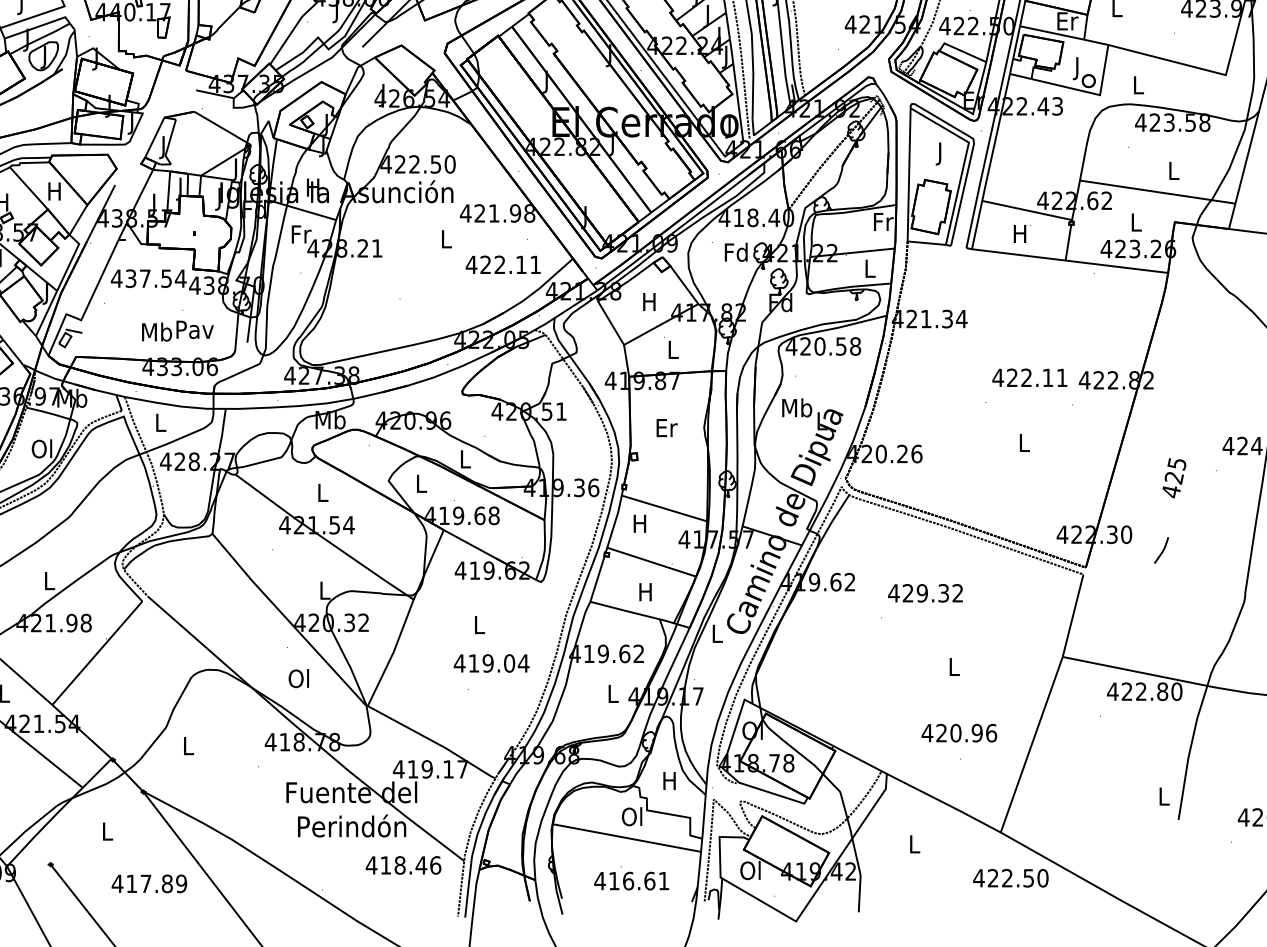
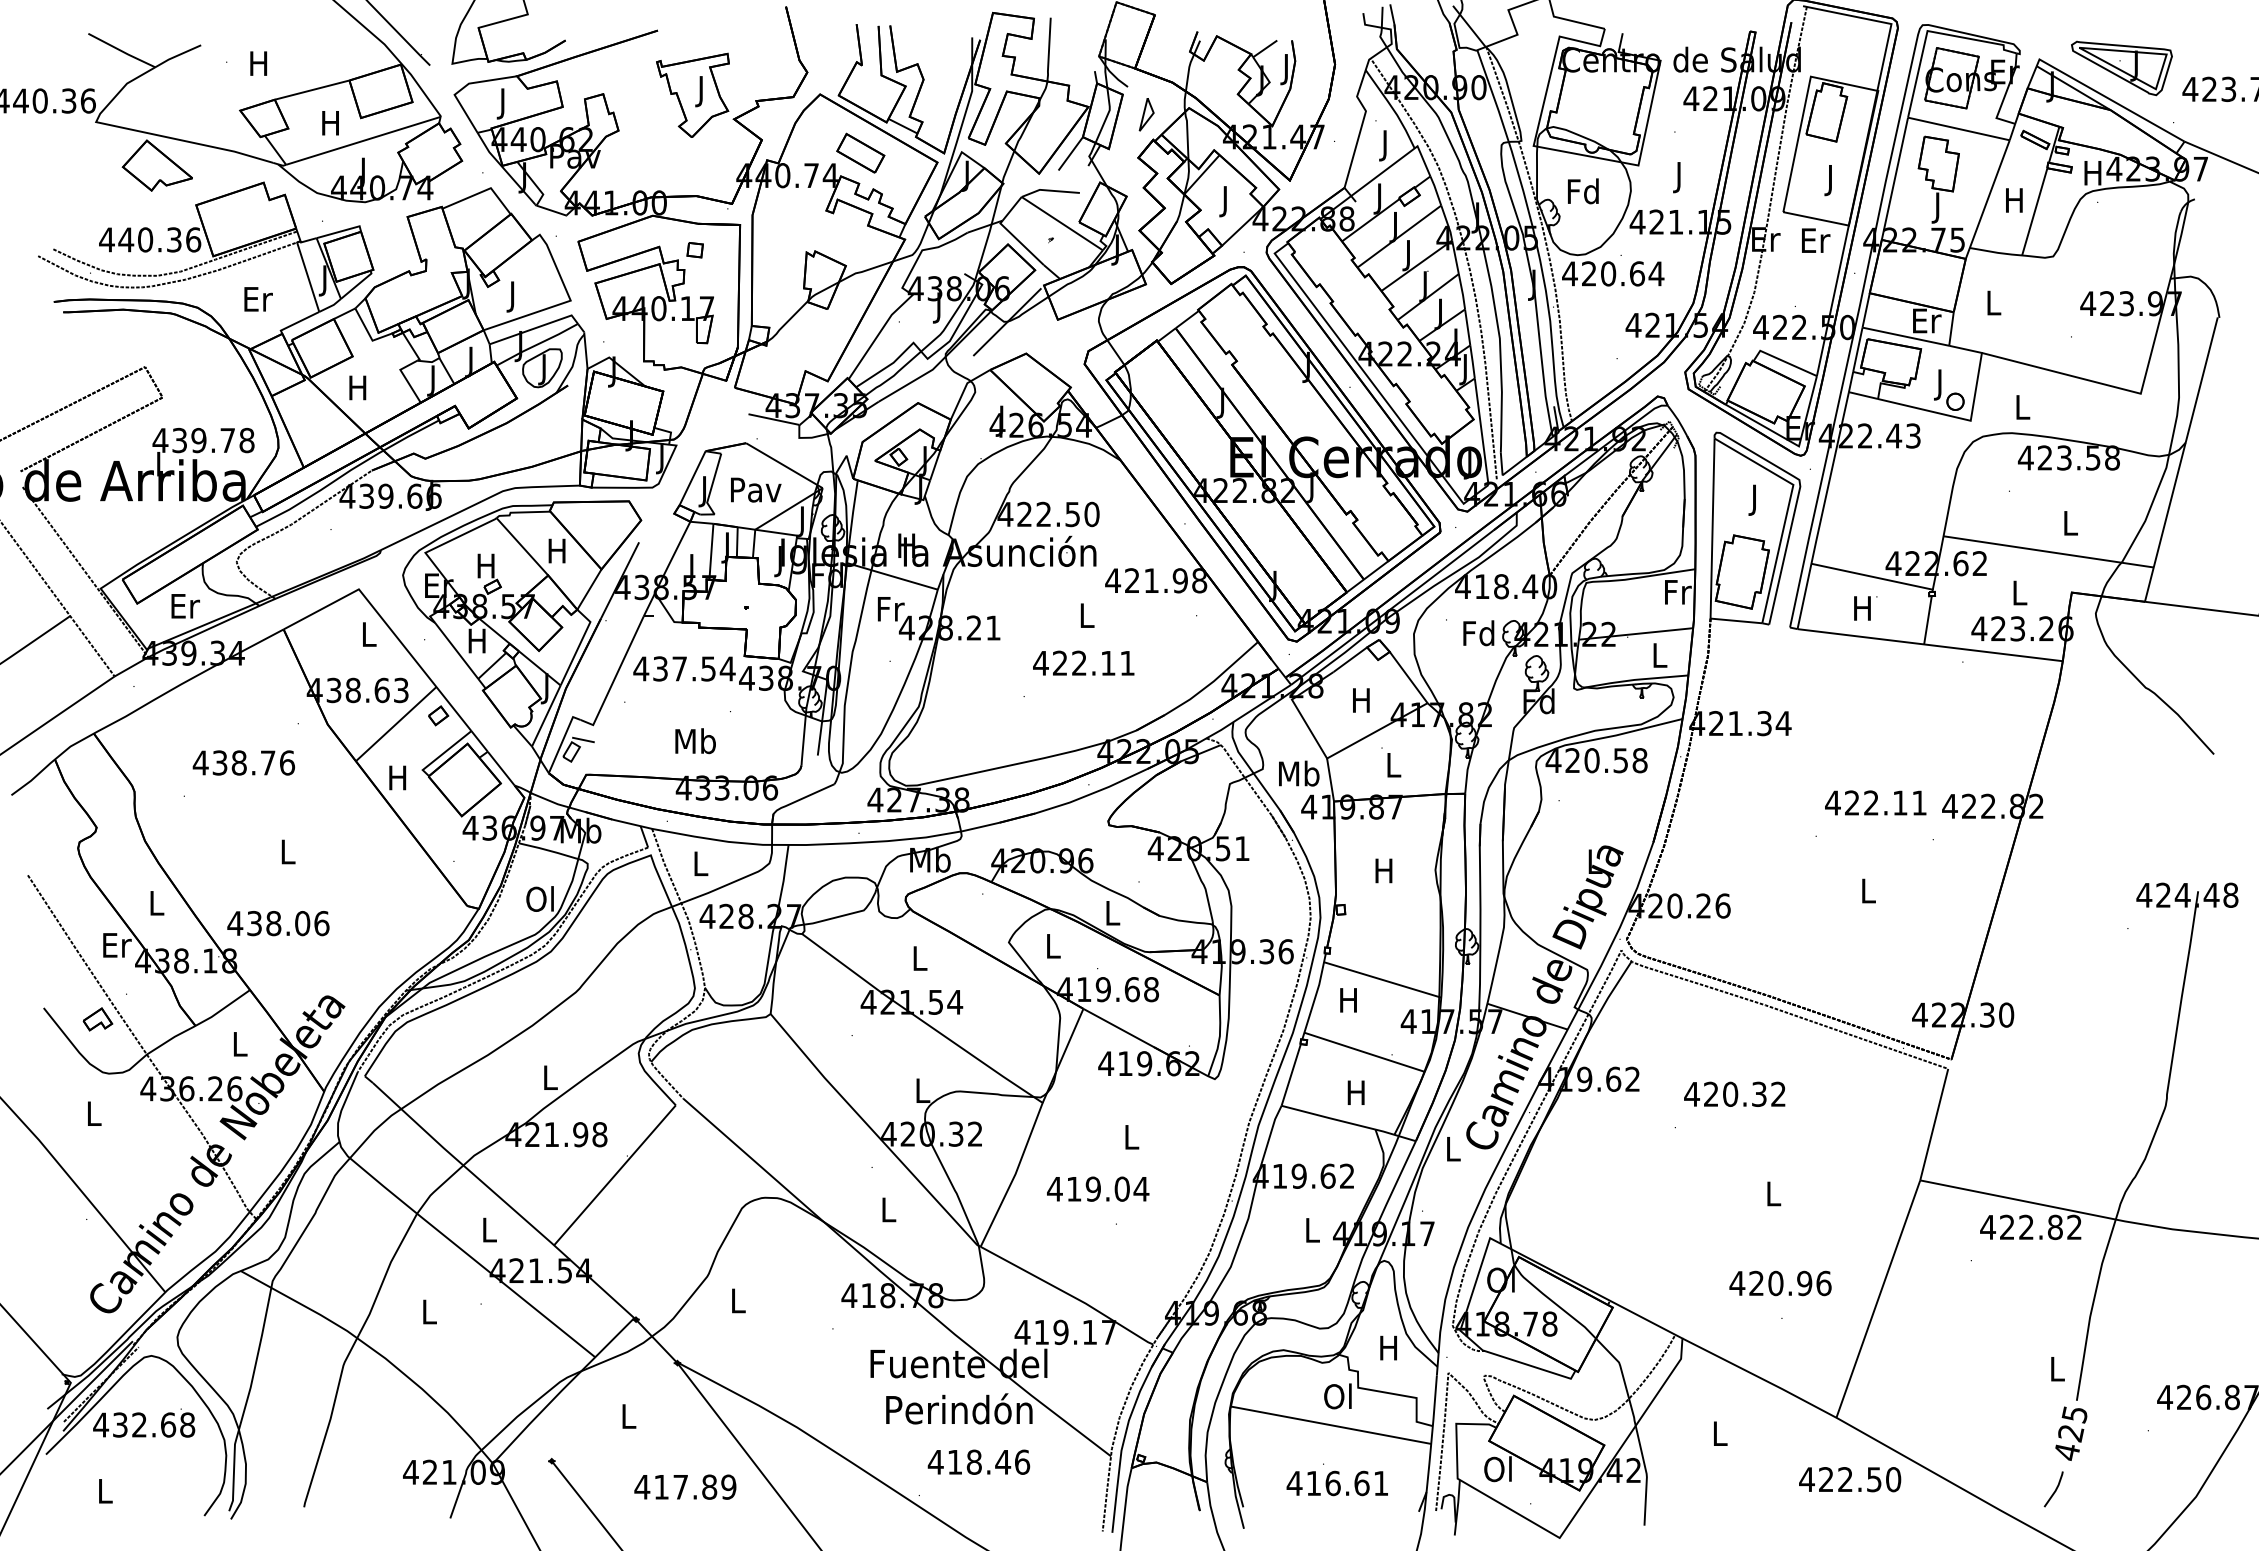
text: (503, 264) -> (1083, 662), moved
text: (195, 329) -> (756, 489), moved
text: (797, 407) -> (1299, 773), moved
text: (667, 427) -> (1385, 870), Er -> H
text: (1174, 478) -> (2071, 1433), moved
line: (1162, 551) -> (2054, 1490), moved
text: (922, 593) -> (1730, 1094), 429.32 -> 420.32
text: (491, 662) -> (1098, 1188), moved
text: (298, 678) -> (887, 1209), Ol -> L
text: (1176, 691) -> (2074, 1227), 422.80 -> 422.82
text: (403, 864) -> (978, 1461), moved

